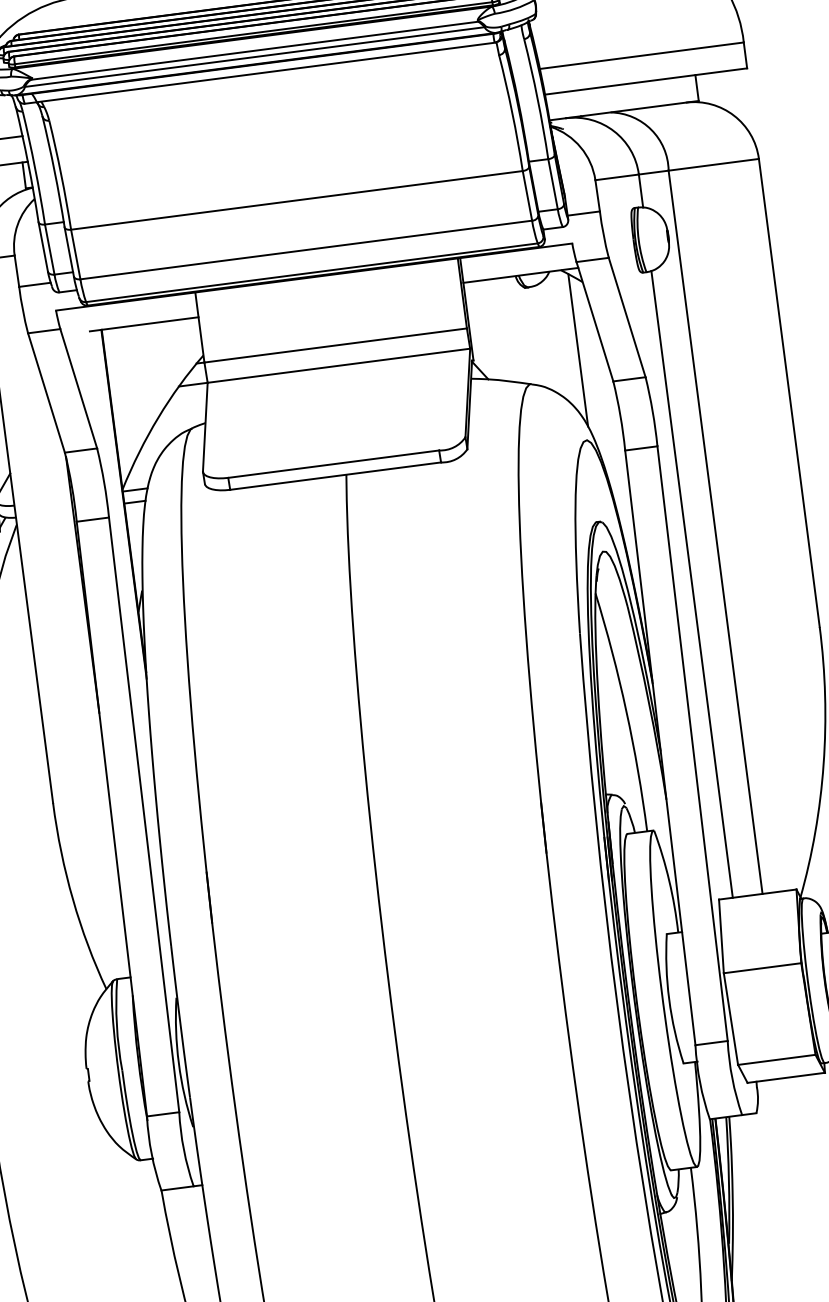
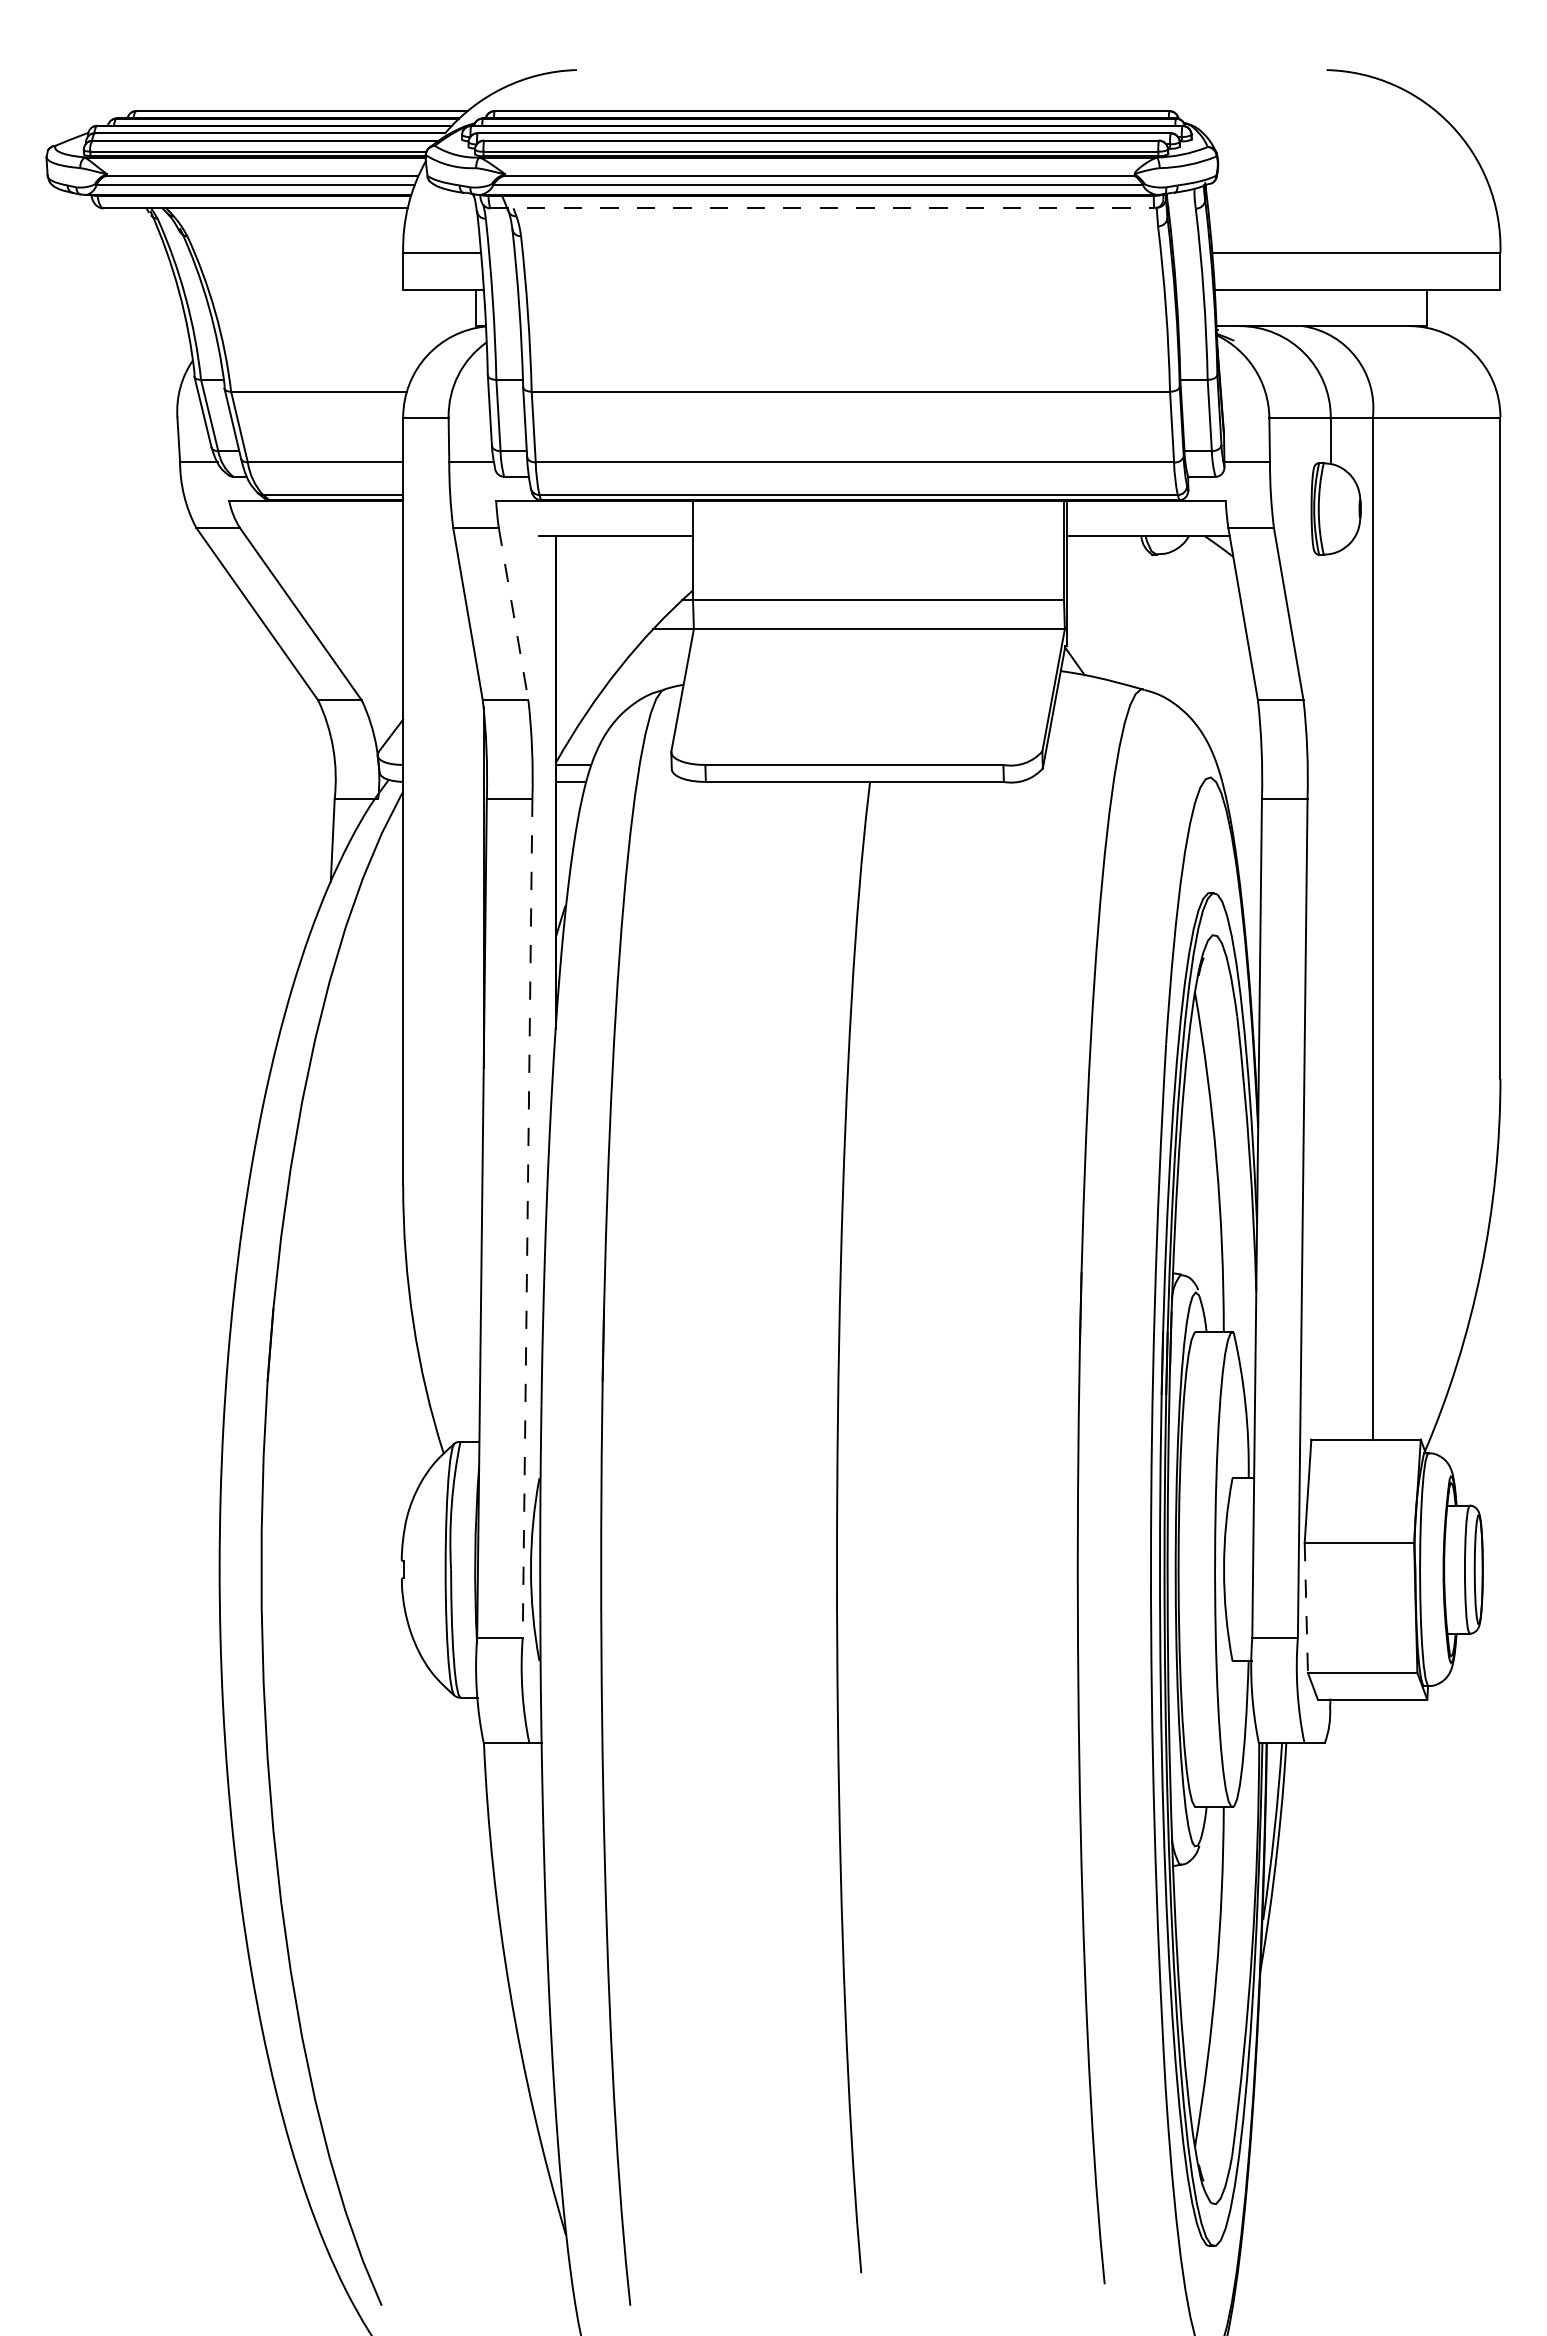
line: (260, 73) -> (822, 208), solid -> dashed
line: (577, 350) -> (1214, 650), removed
line: (78, 389) -> (513, 614), solid -> dashed
line: (691, 584) -> (1330, 996), removed
line: (144, 815) -> (527, 1218), solid -> dashed
line: (731, 1018) -> (1306, 1607), solid -> dashed

